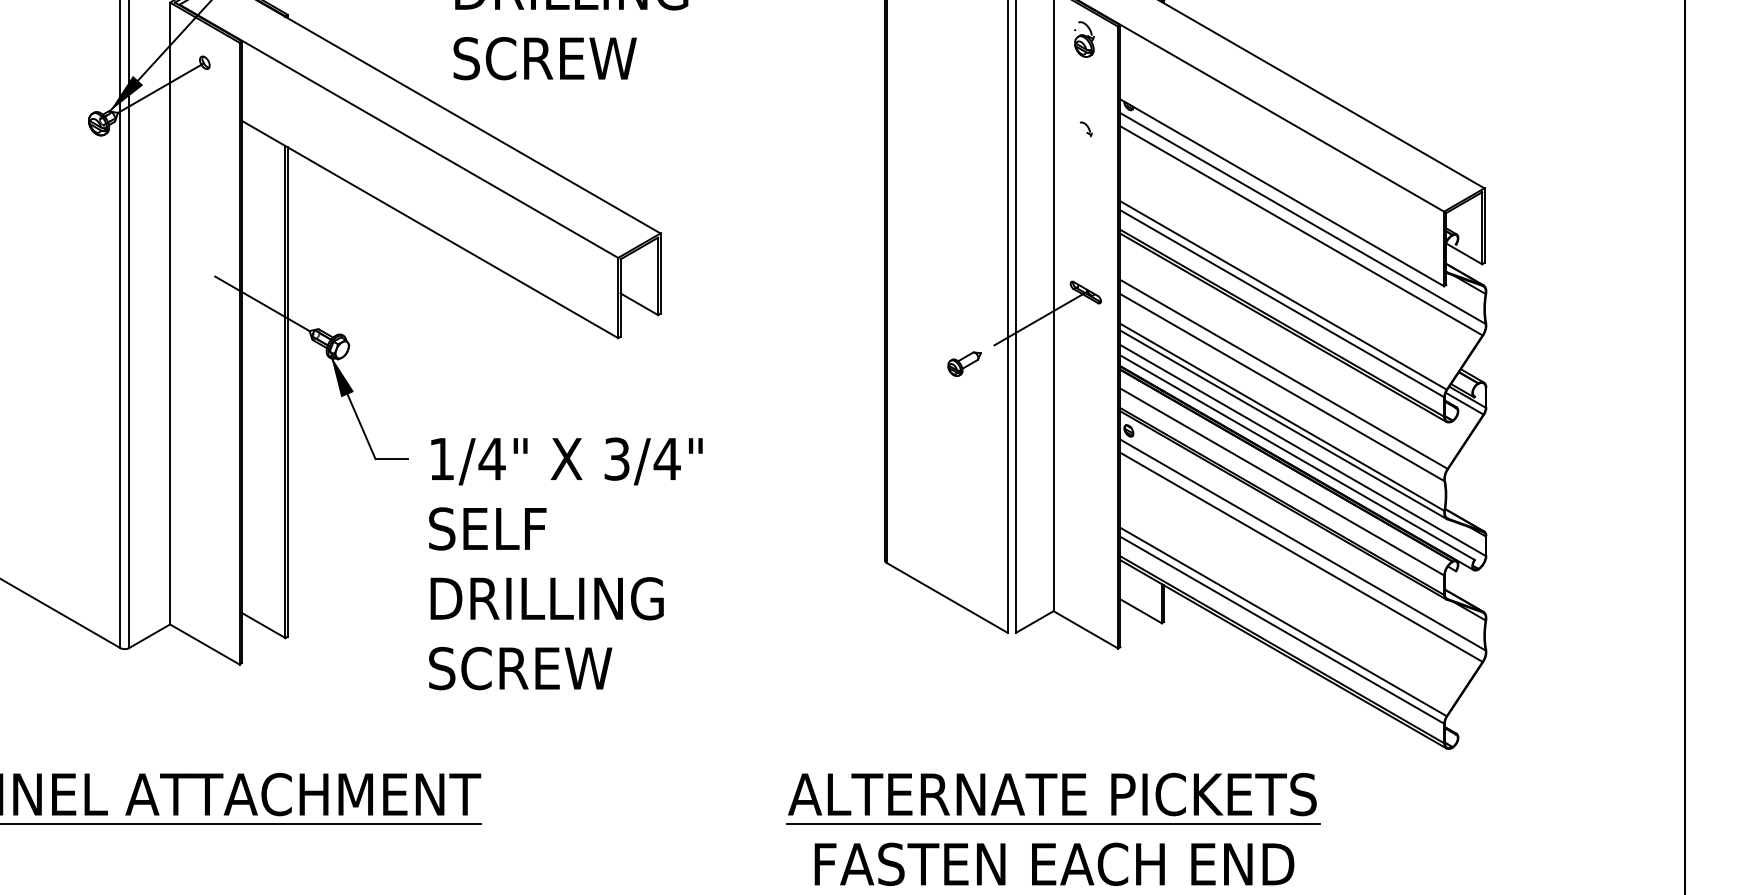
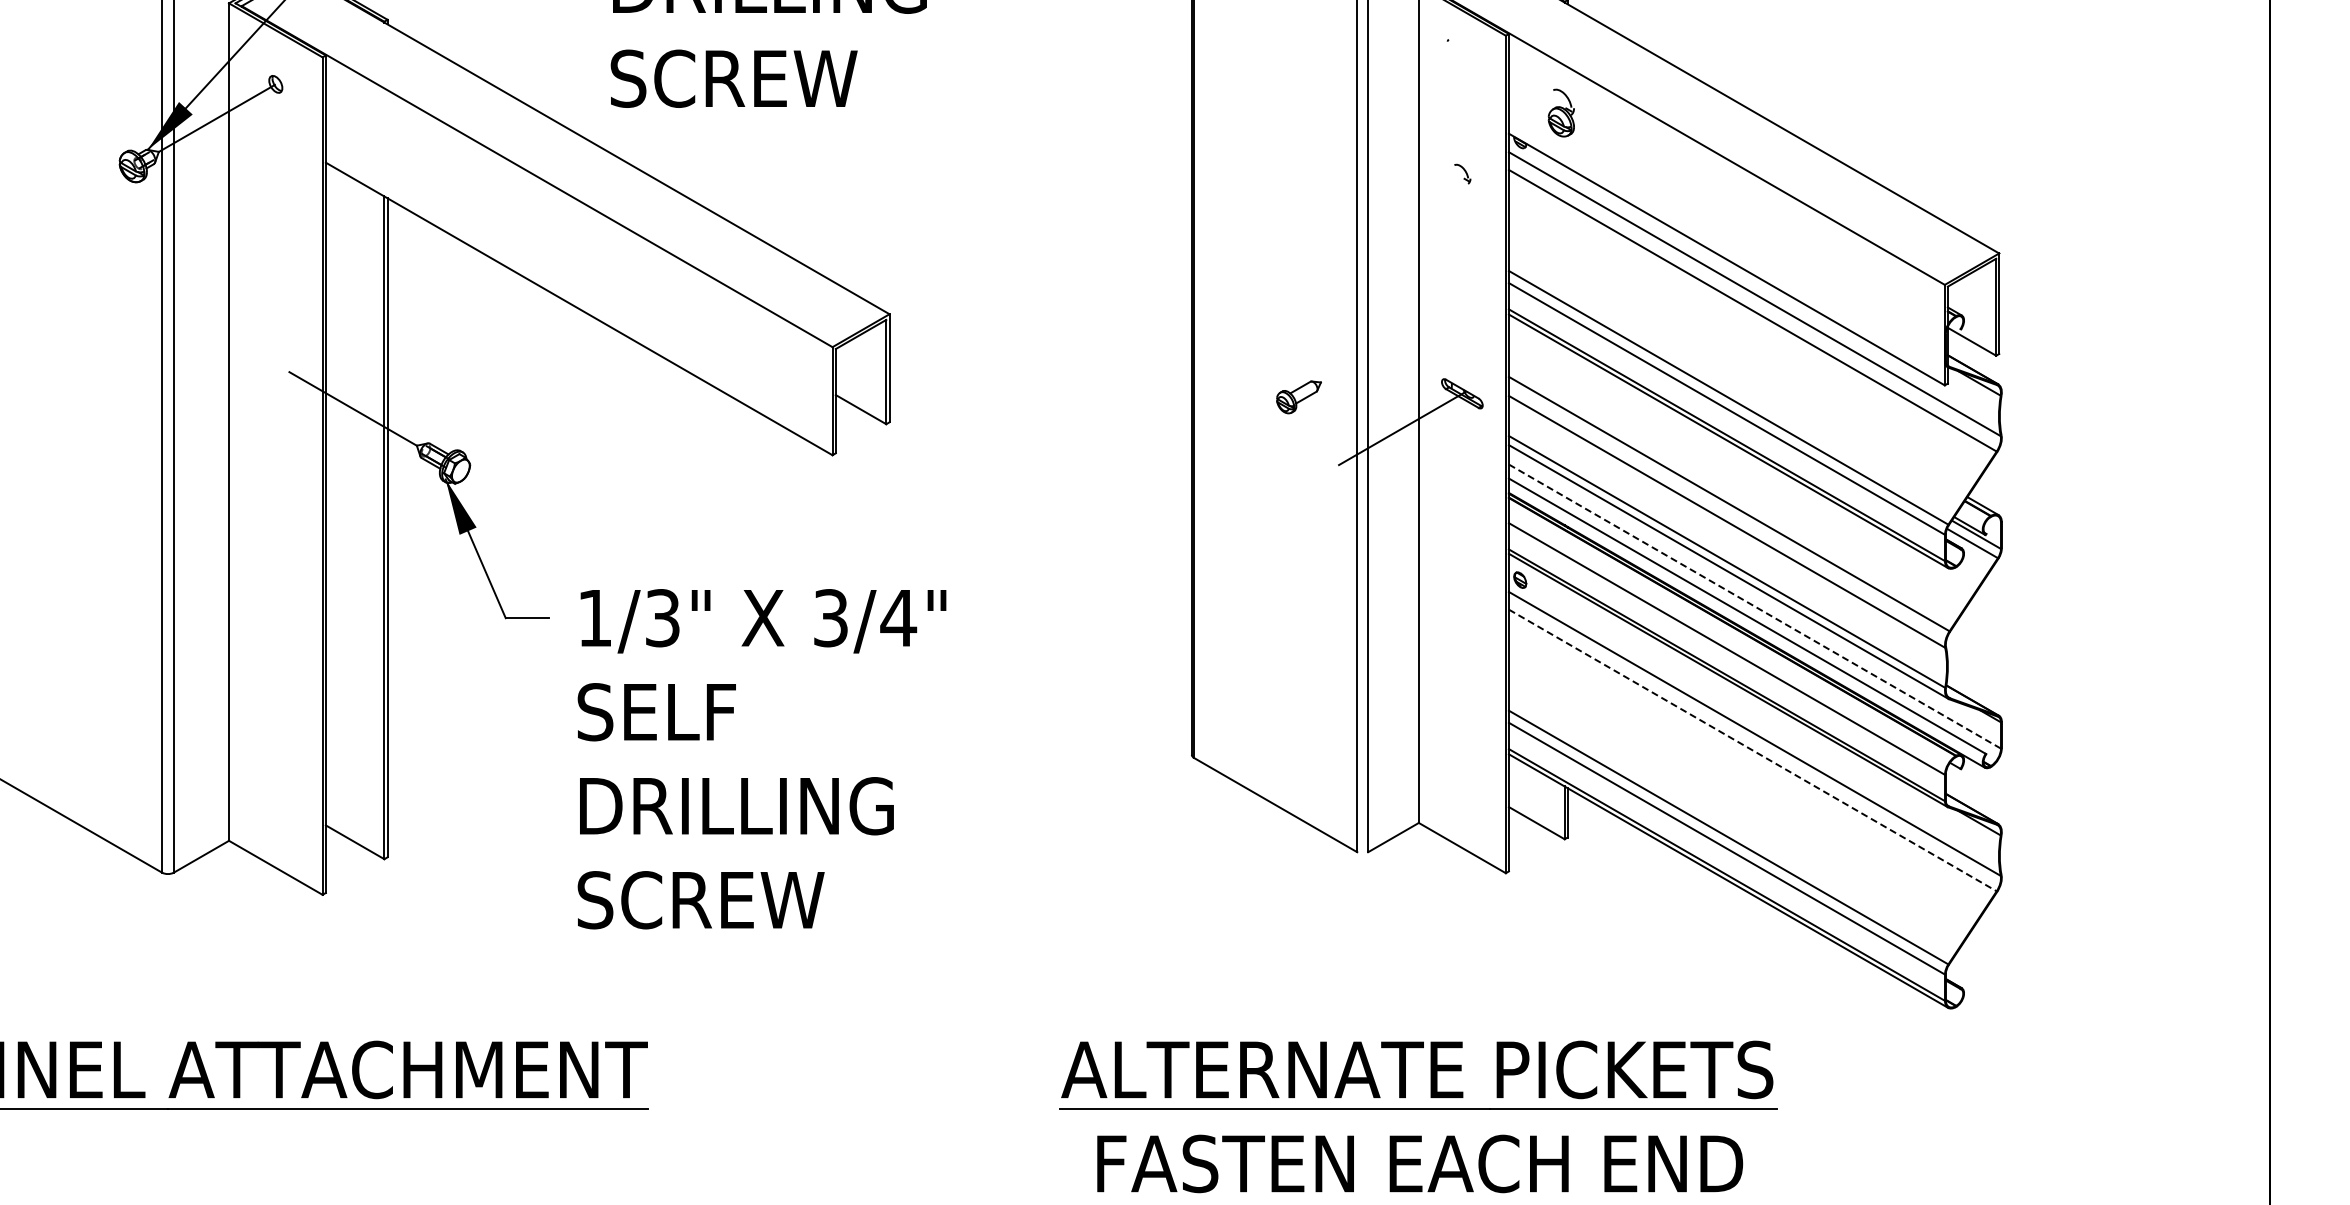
part: (1083, 39) -> (1560, 112), moved
part: (964, 364) -> (1298, 397), moved
line: (1303, 450) -> (1755, 606), solid -> dashed
text: (491, 459) -> (662, 618), 1/4" -> 1/3"
line: (1301, 557) -> (1752, 750), solid -> dashed

